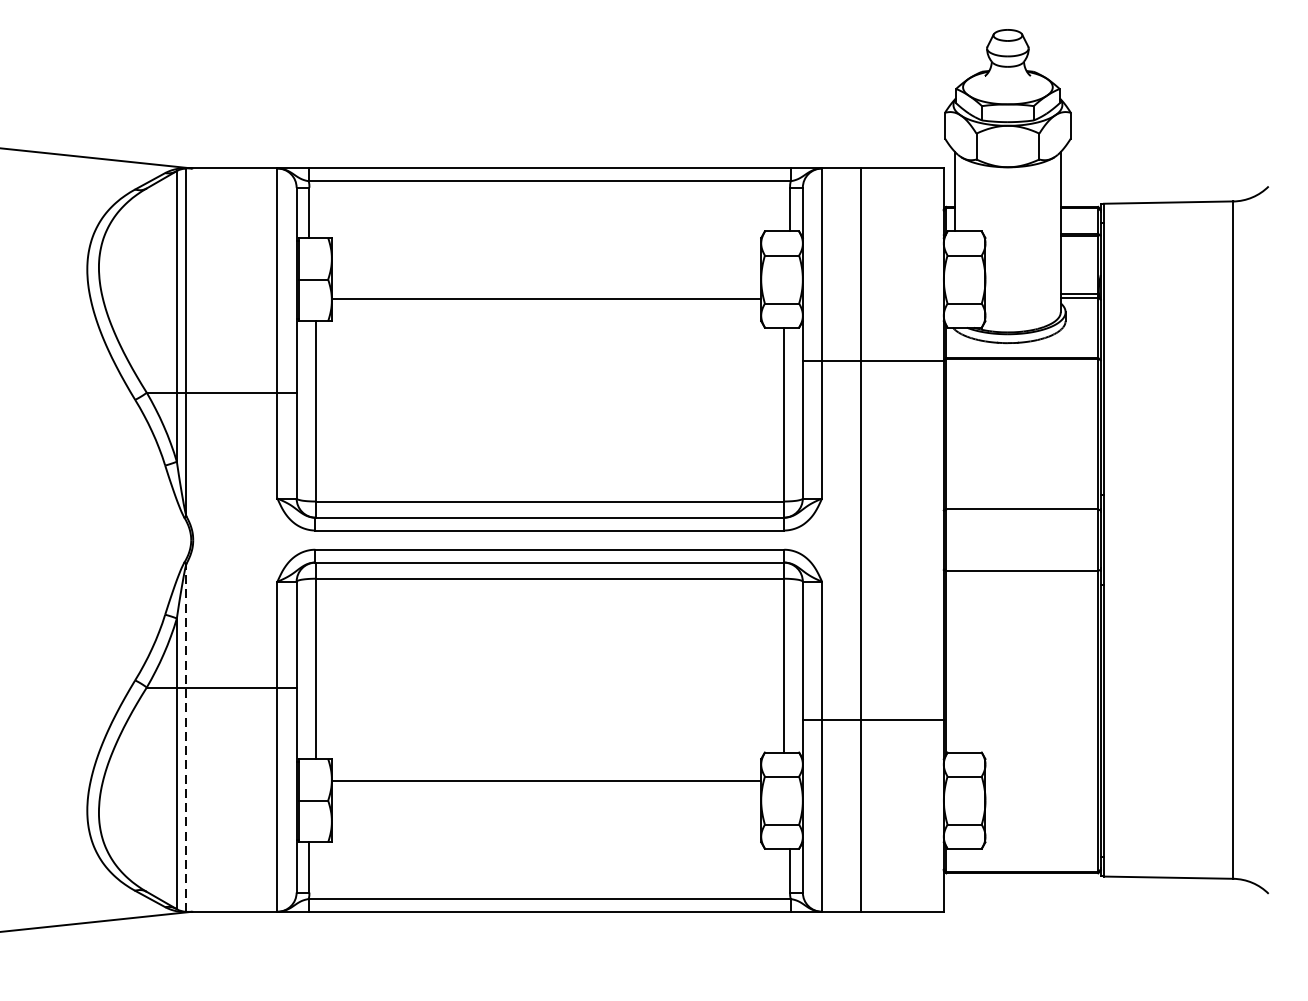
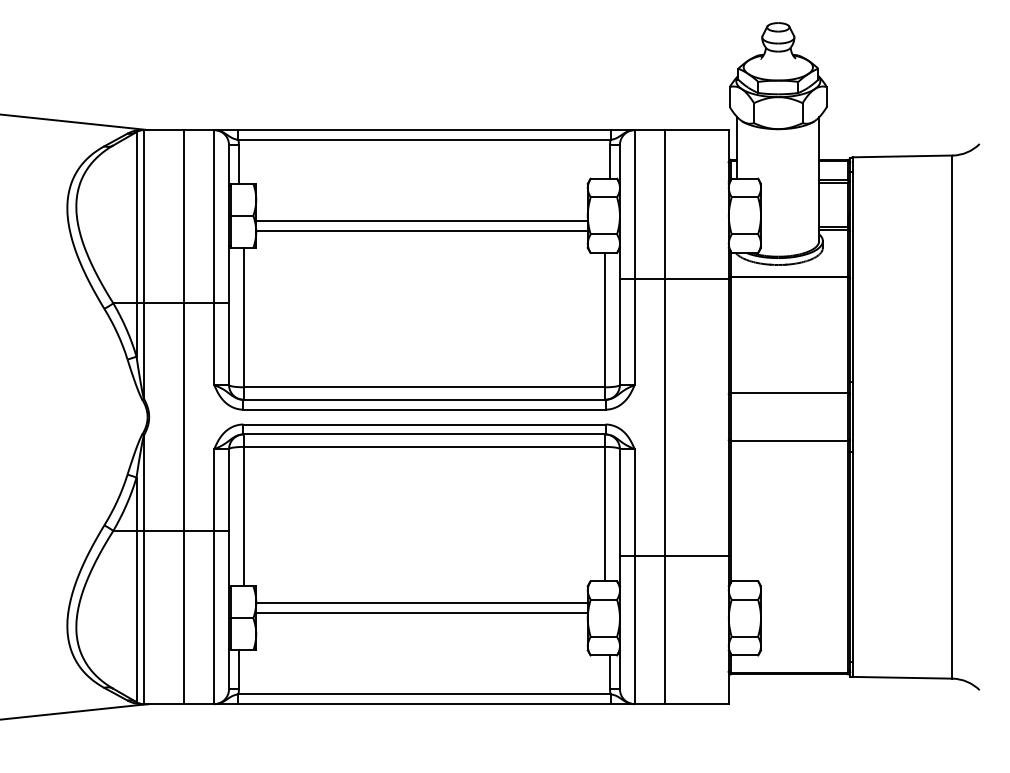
line: (545, 286) -> (421, 221), added
line: (238, 540) -> (184, 417), added
line: (185, 737) -> (143, 569), dashed -> solid
line: (545, 794) -> (421, 613), added

